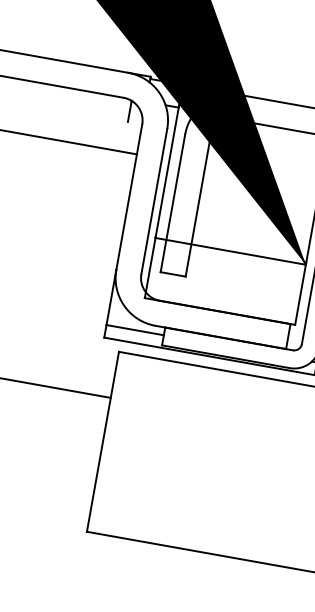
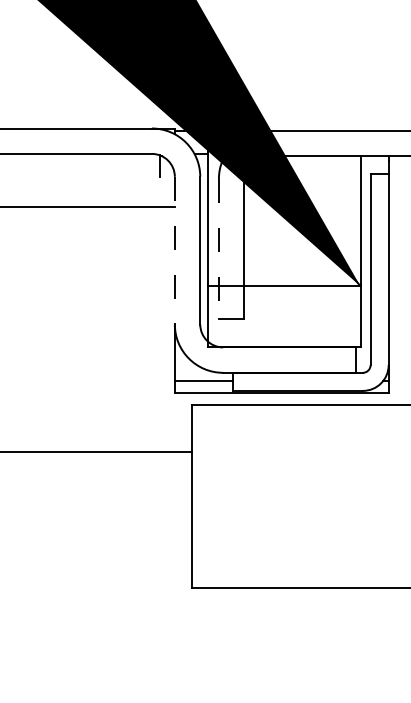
line: (128, 196) -> (174, 250), solid -> dashed
line: (172, 203) -> (218, 249), solid -> dashed

